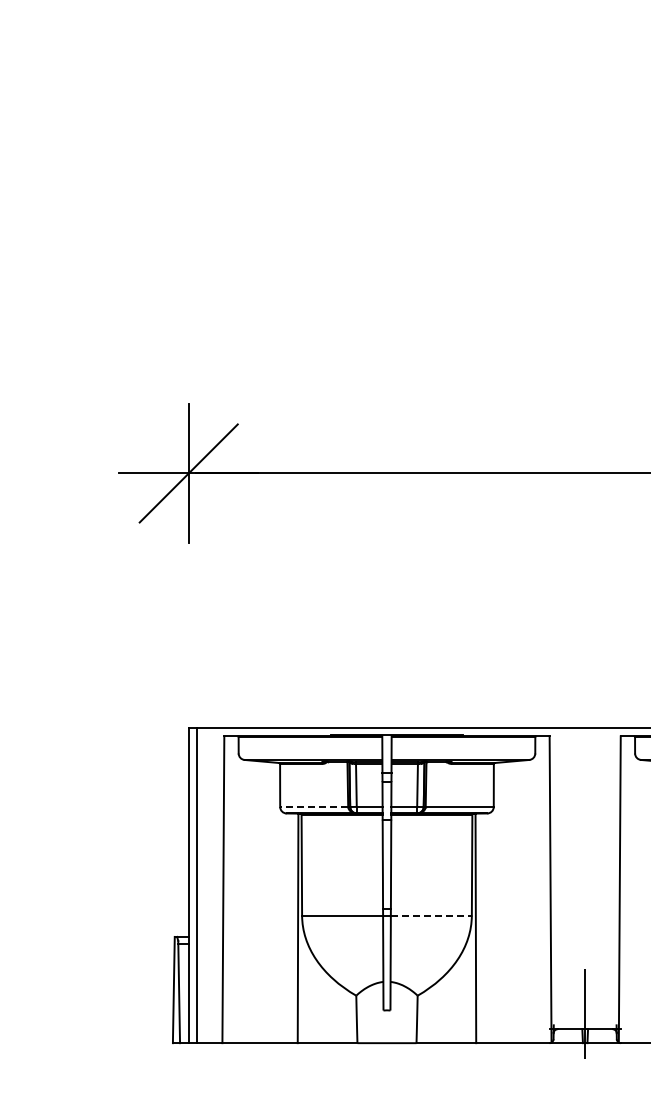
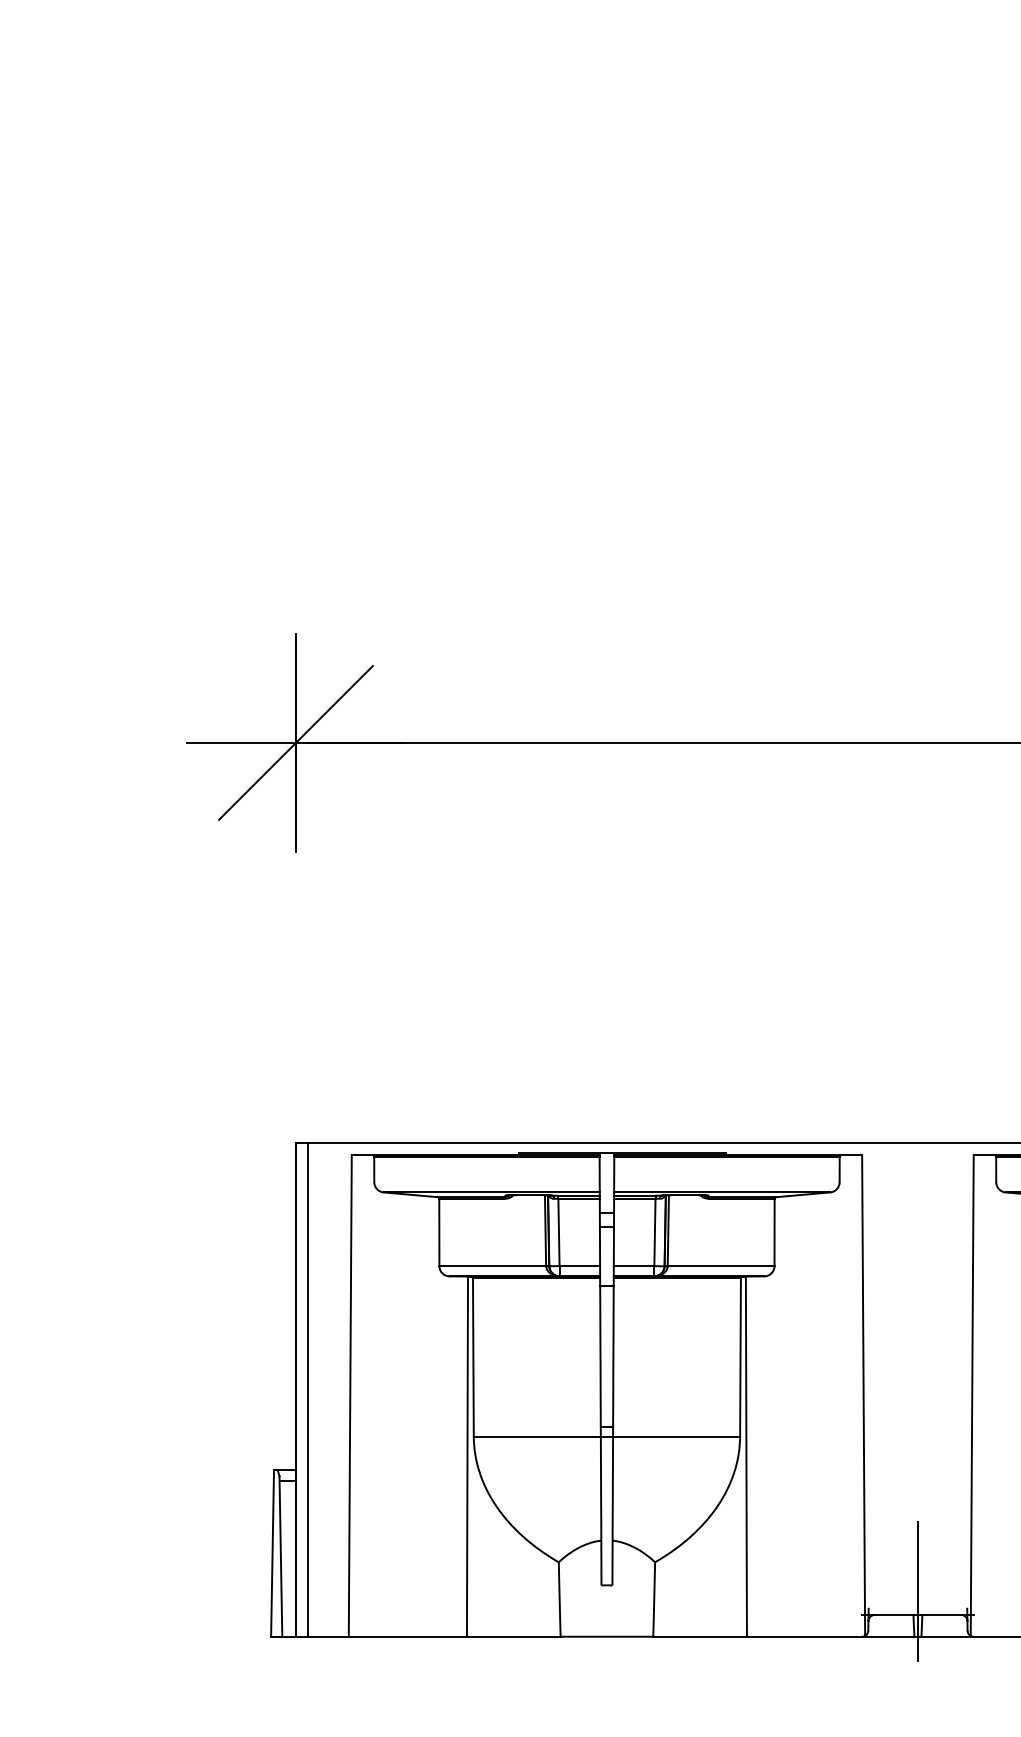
line: (313, 807) -> (491, 1267), dashed -> solid
line: (431, 915) -> (676, 1436), dashed -> solid

